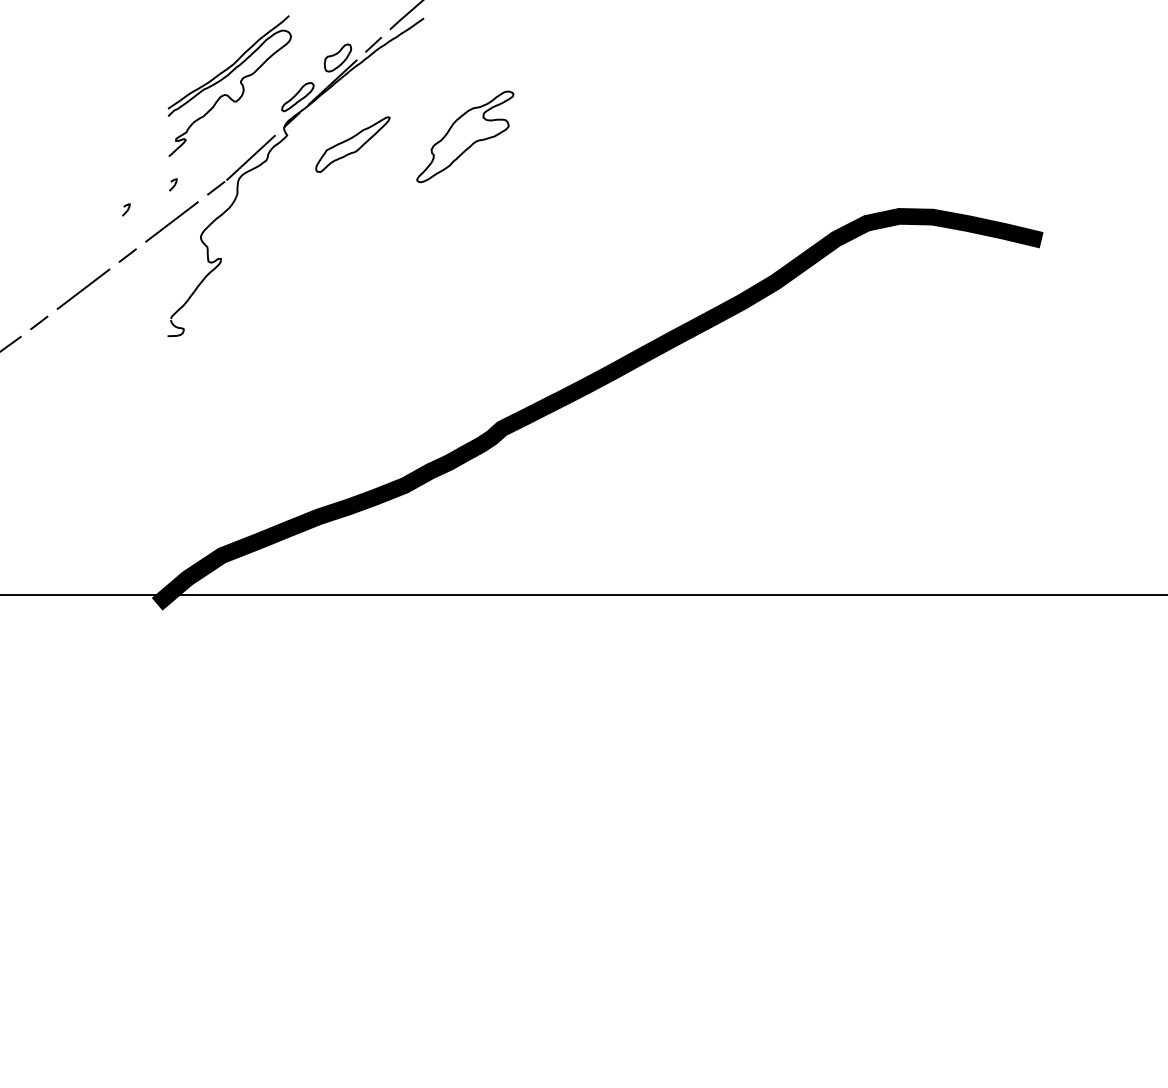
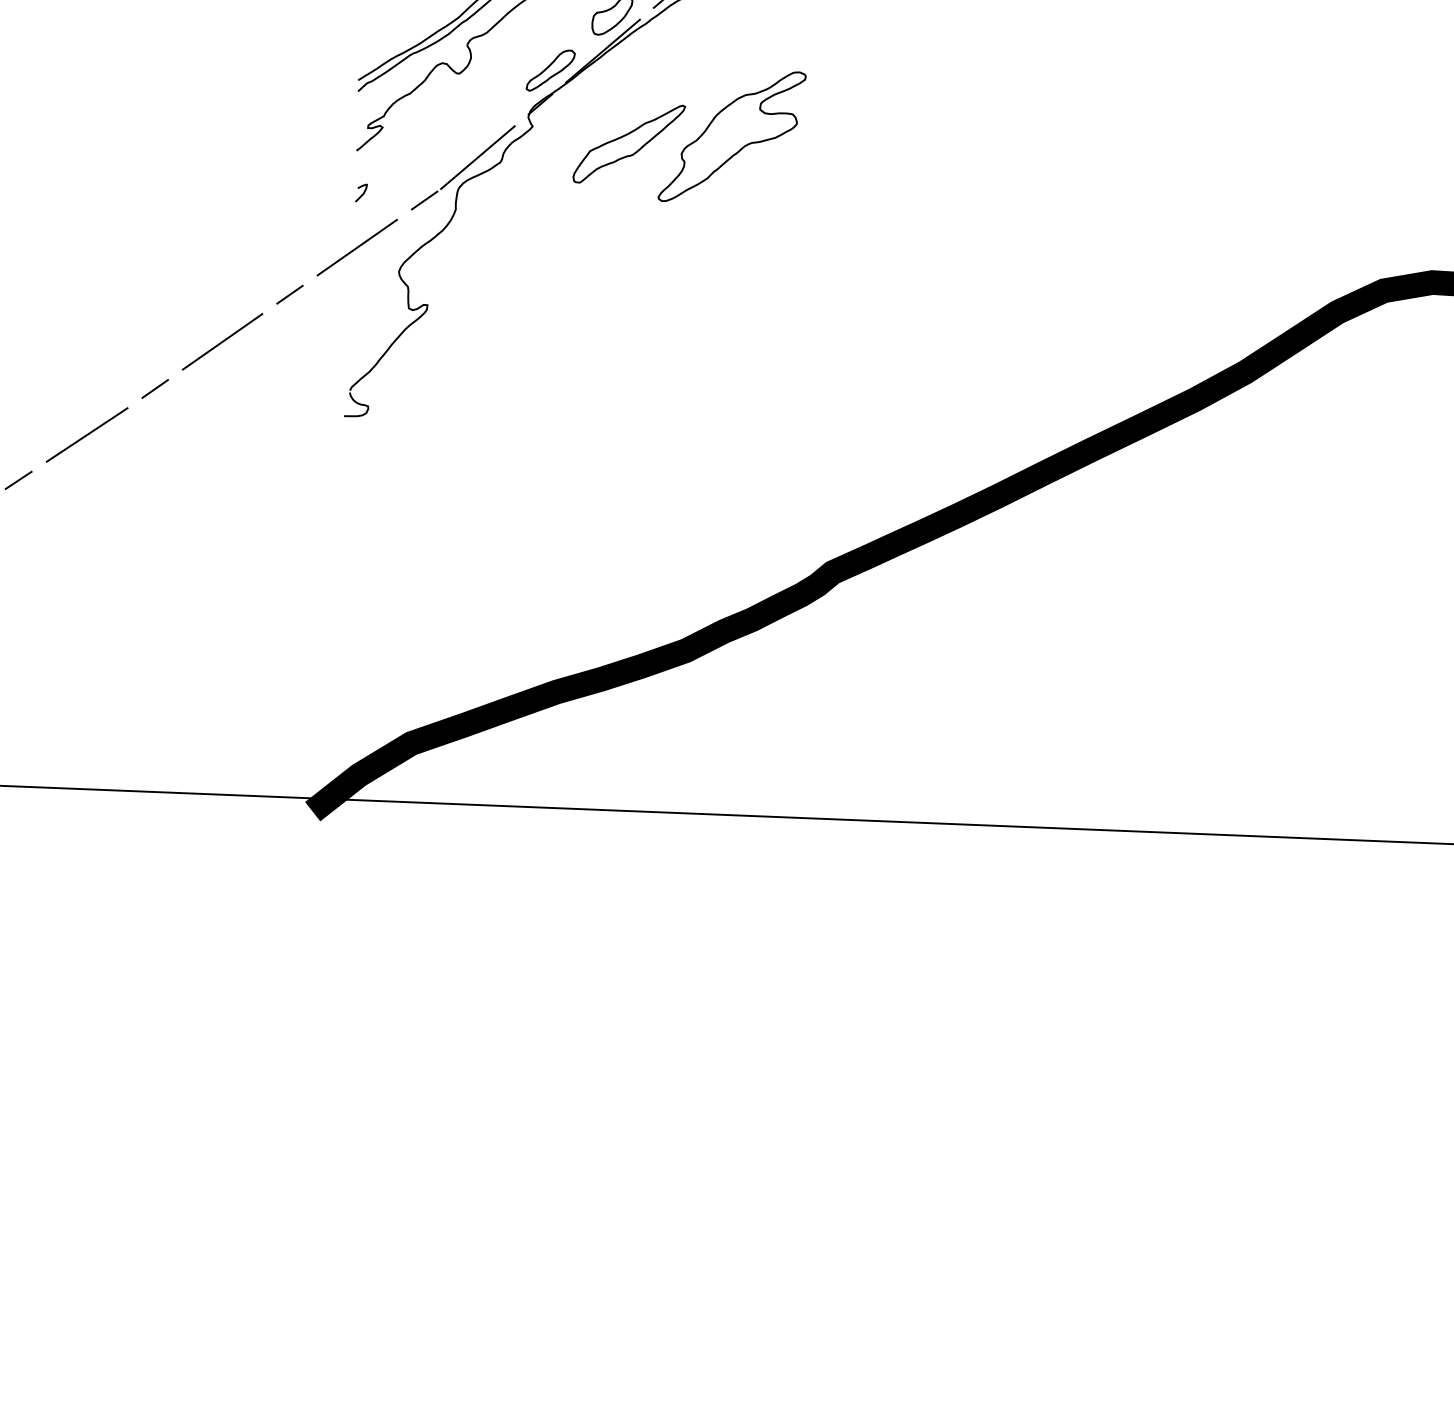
part: (465, 136) -> (732, 136), moved
curve: (127, 209) -> (292, 226), removed

